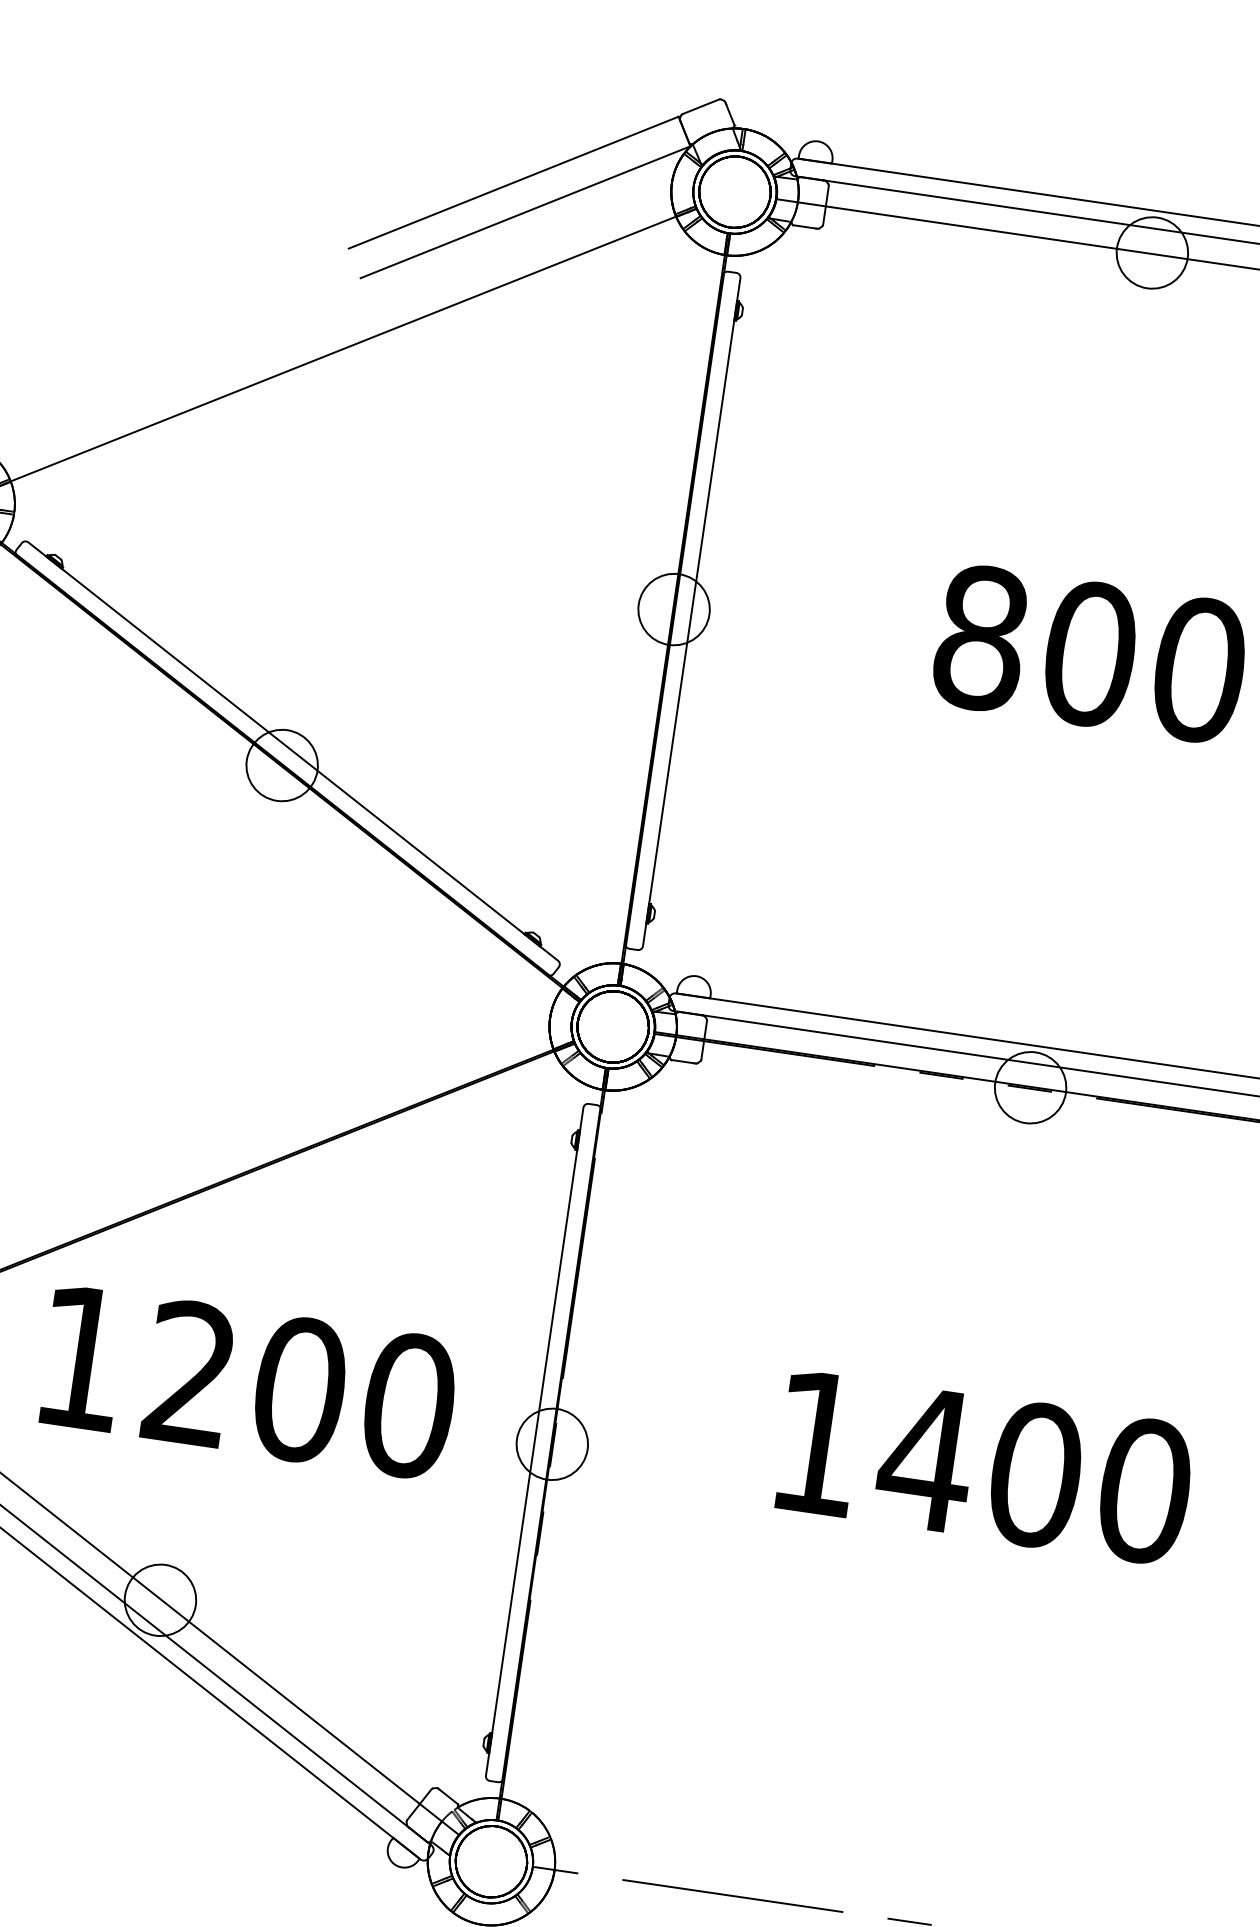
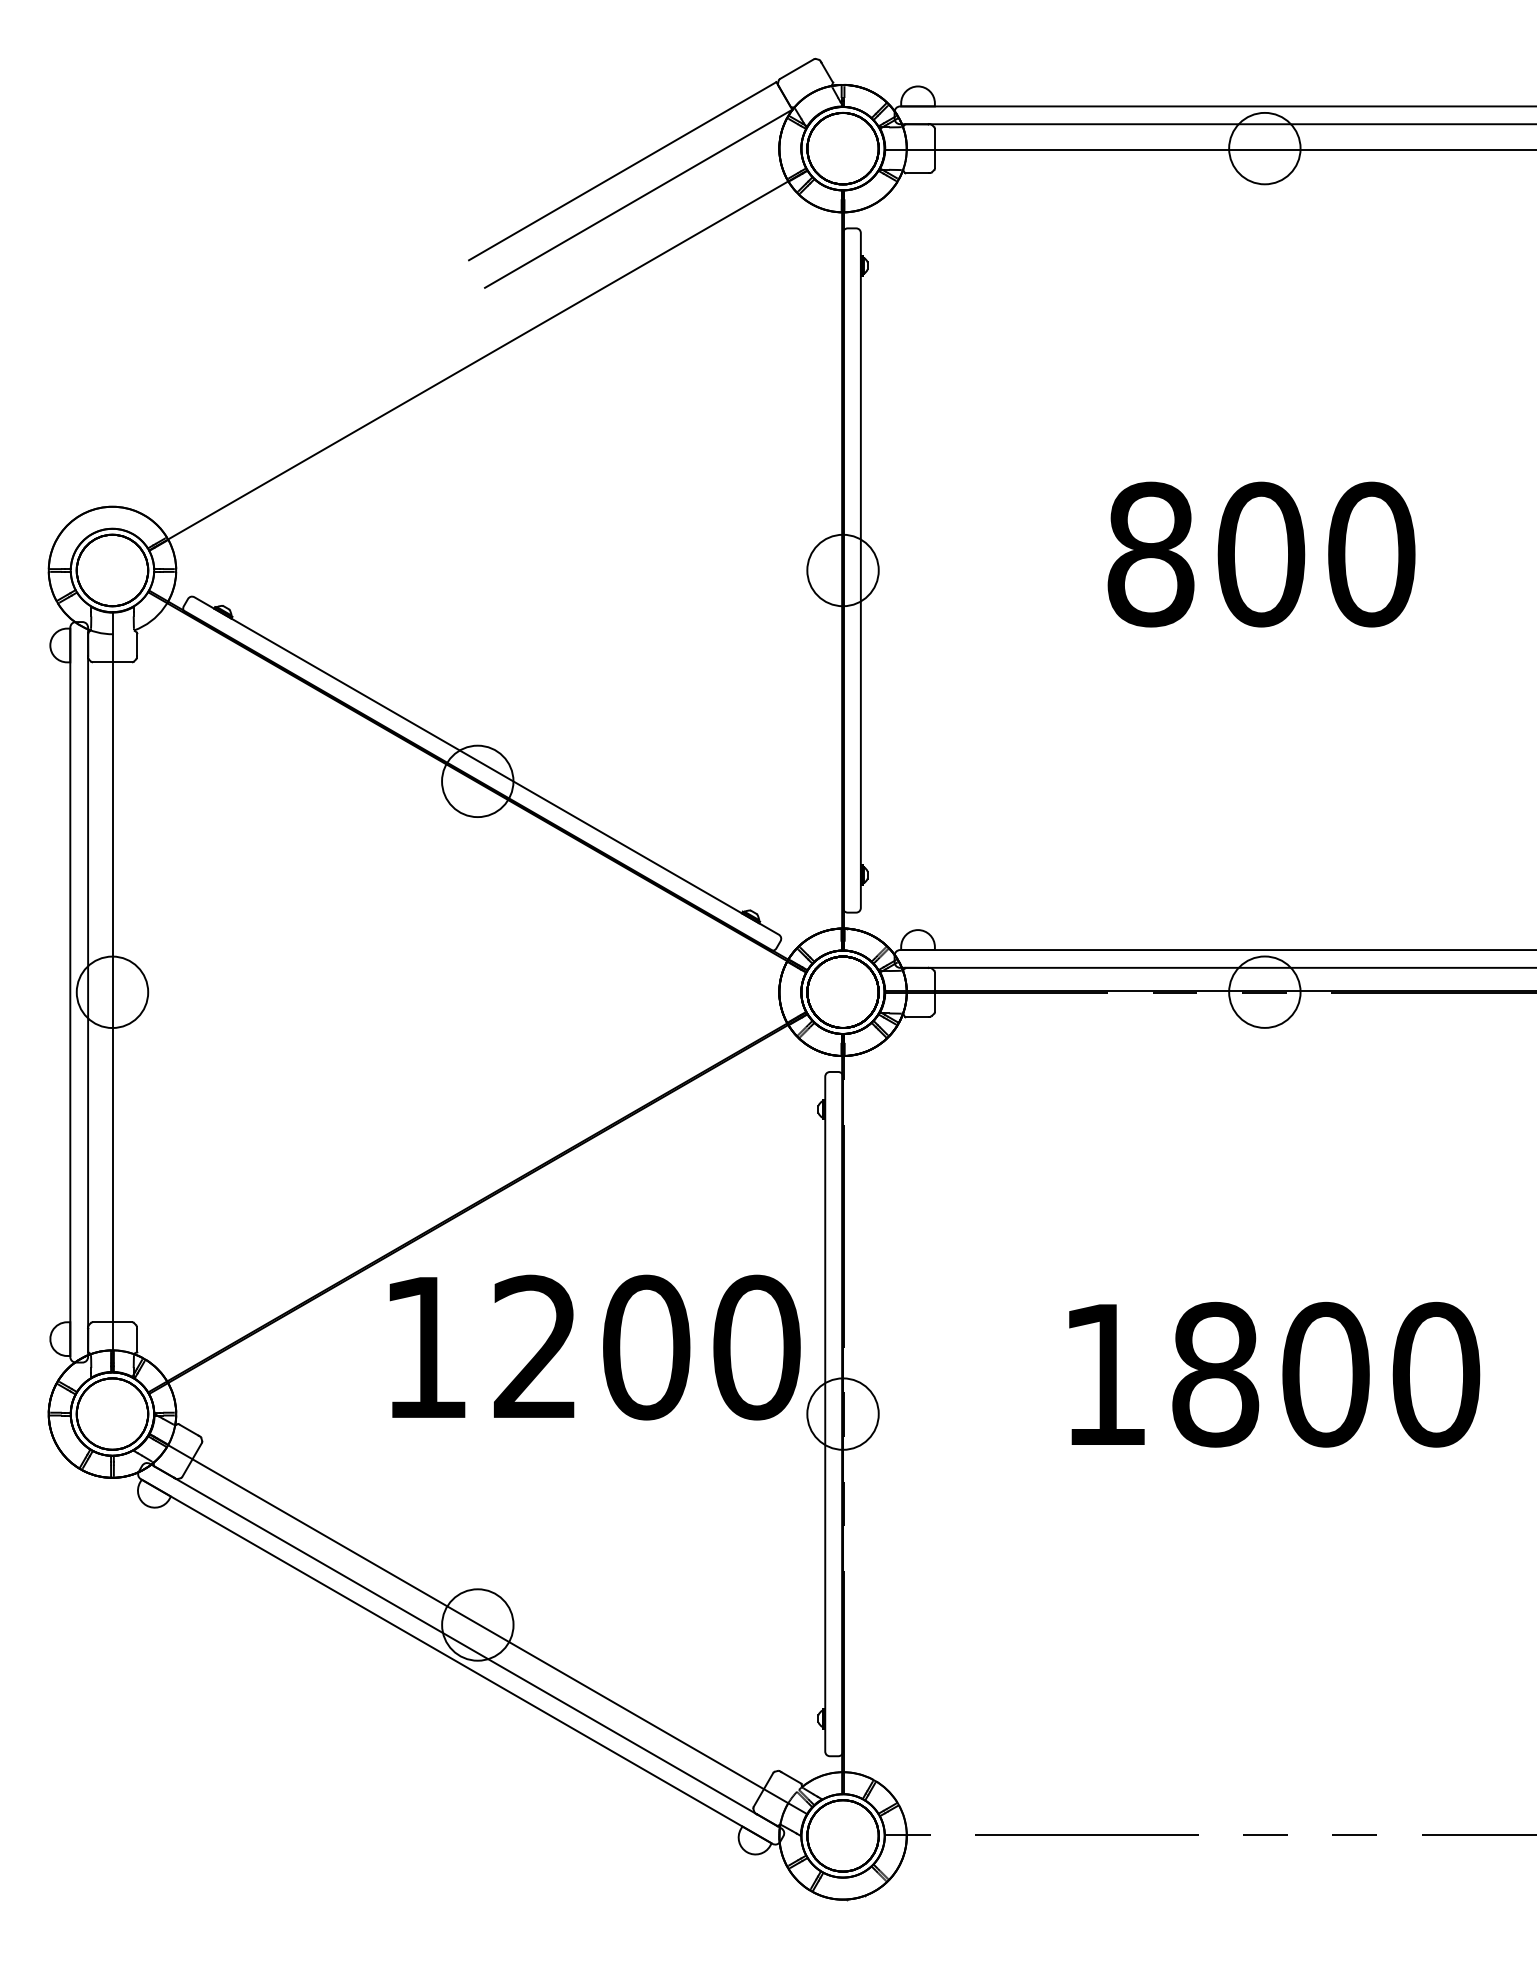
text: (248, 1382) -> (594, 1347), moved
text: (926, 1458) -> (1215, 1374), 1400 -> 1800

